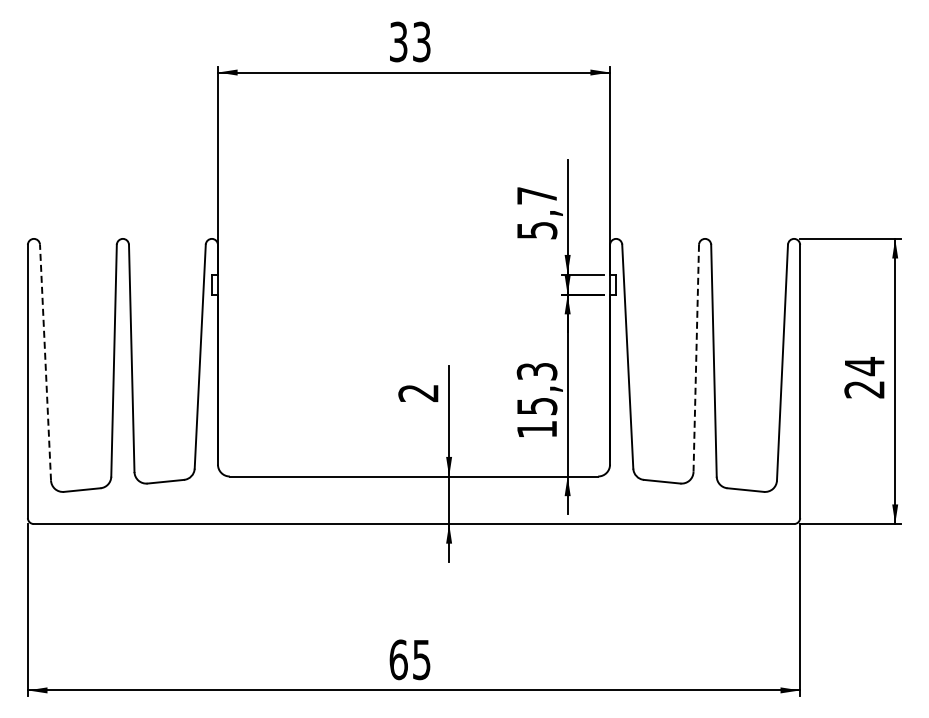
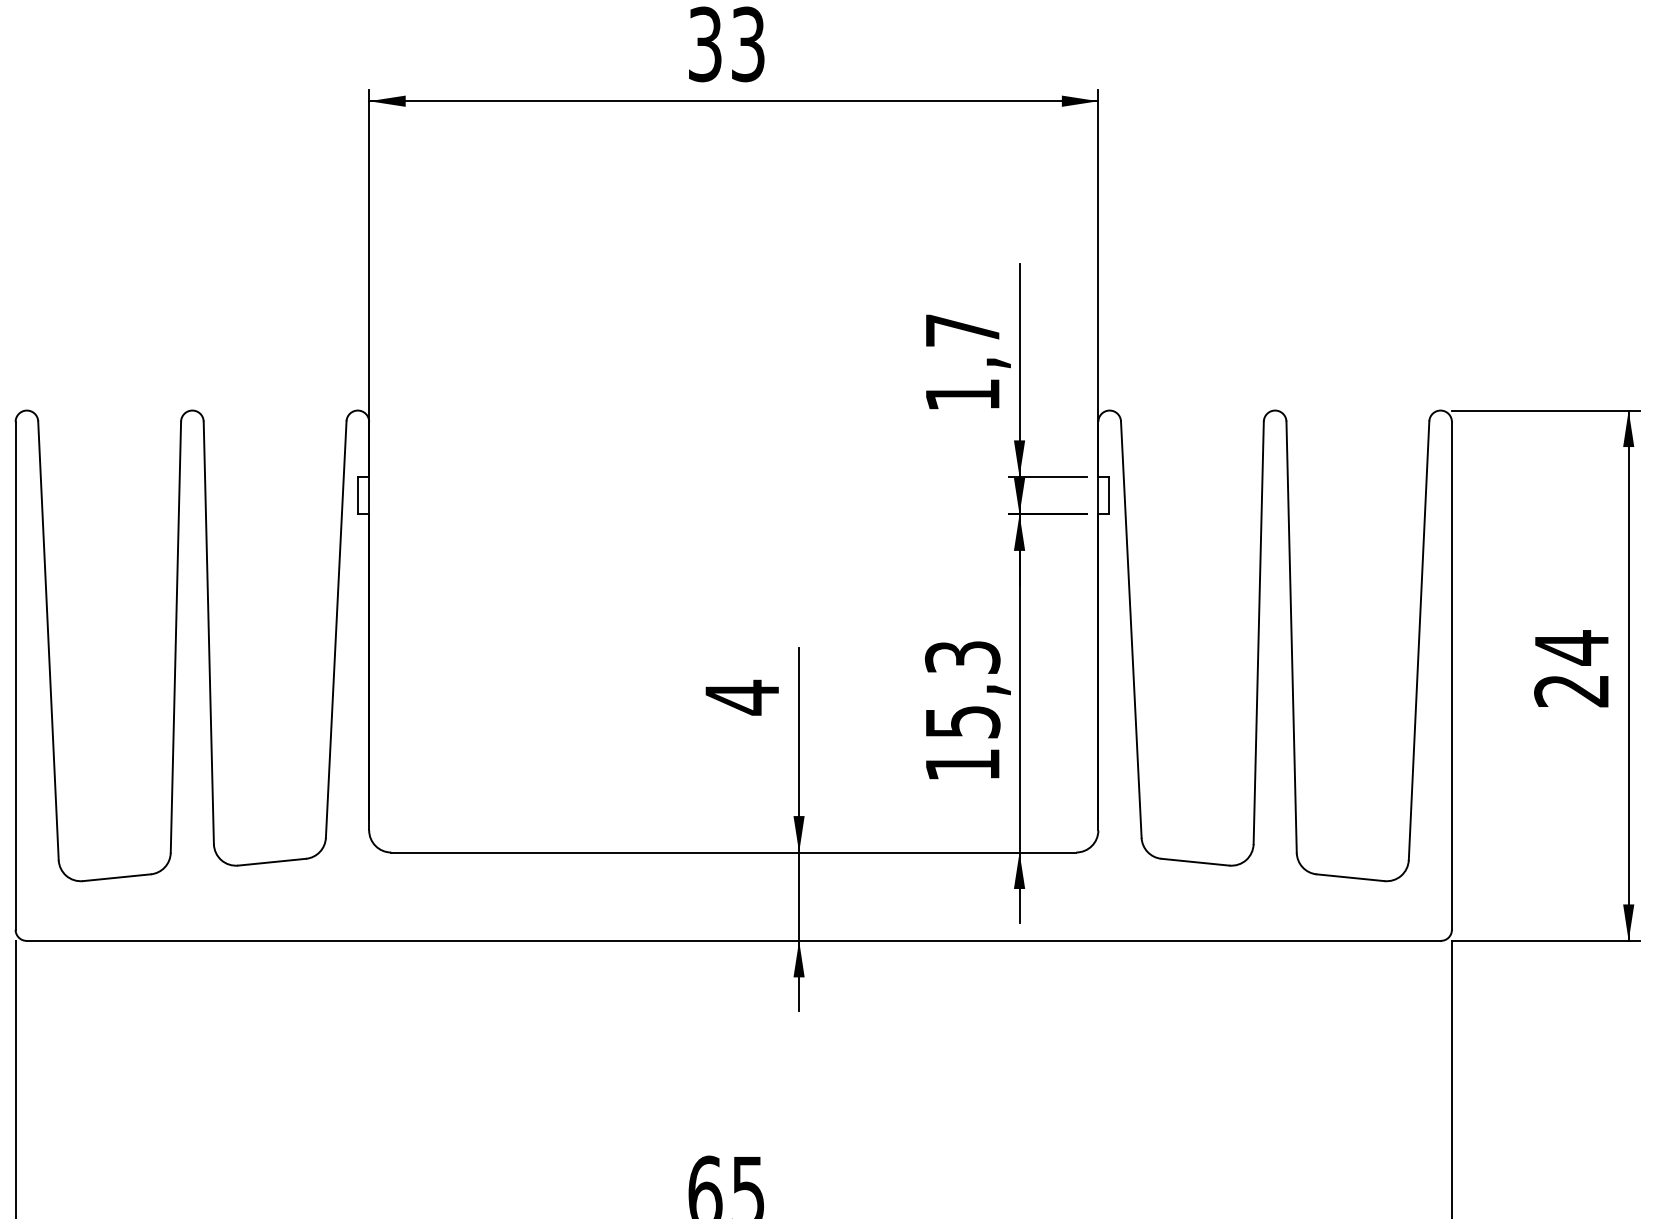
text: (537, 230) -> (963, 394), 5,7 -> 1,7
line: (696, 358) -> (1259, 633), dashed -> solid
line: (45, 362) -> (48, 640), dashed -> solid
text: (418, 392) -> (742, 696), 2 -> 4

